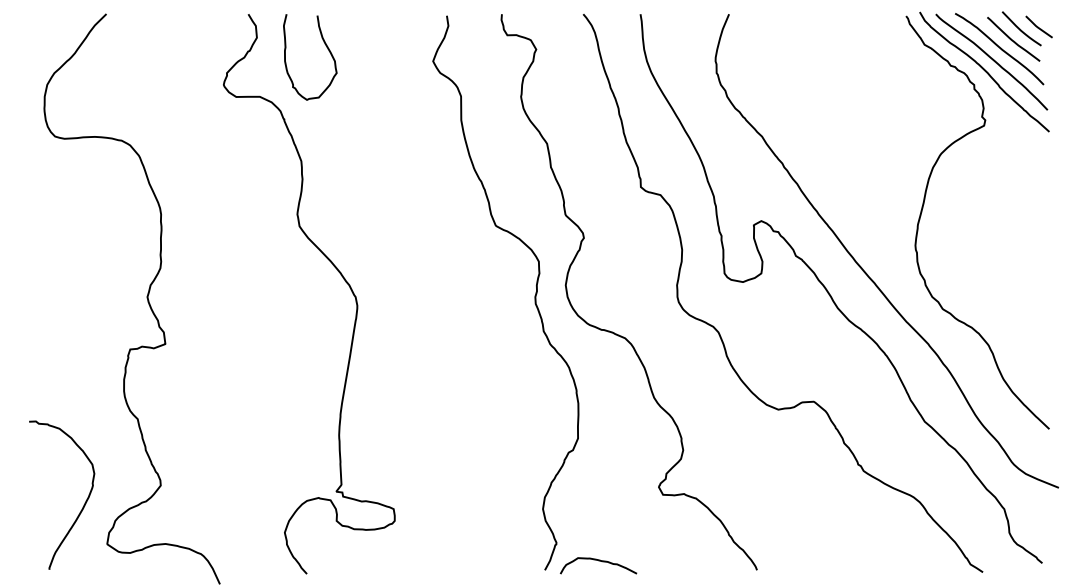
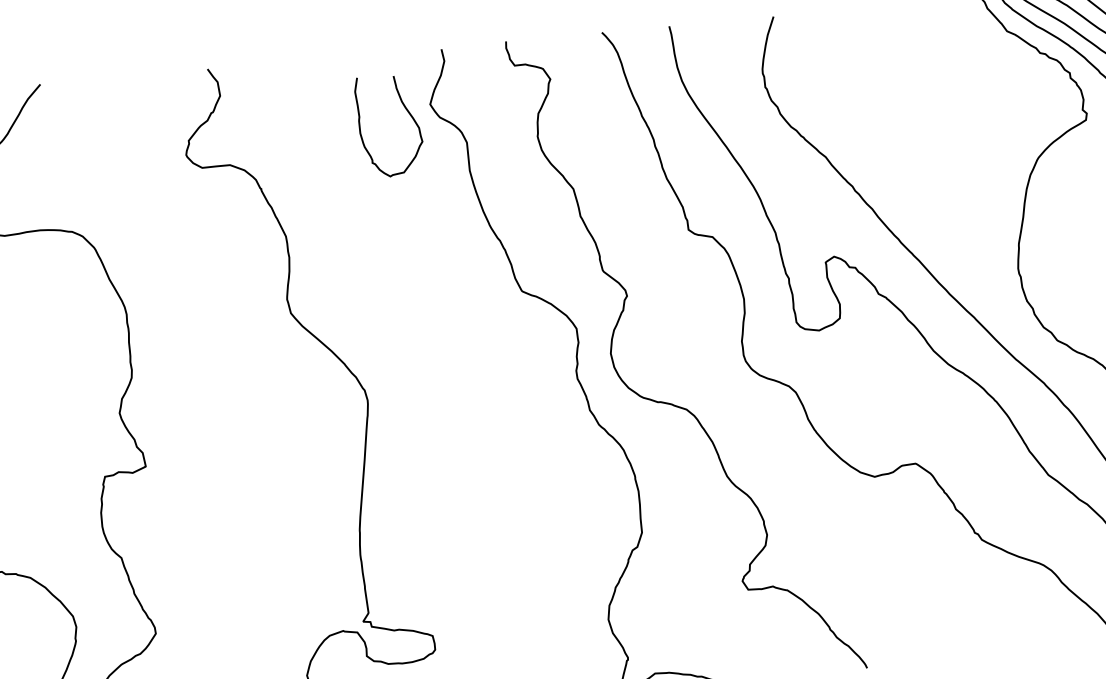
curve: (327, 49) -> (409, 114), moved

